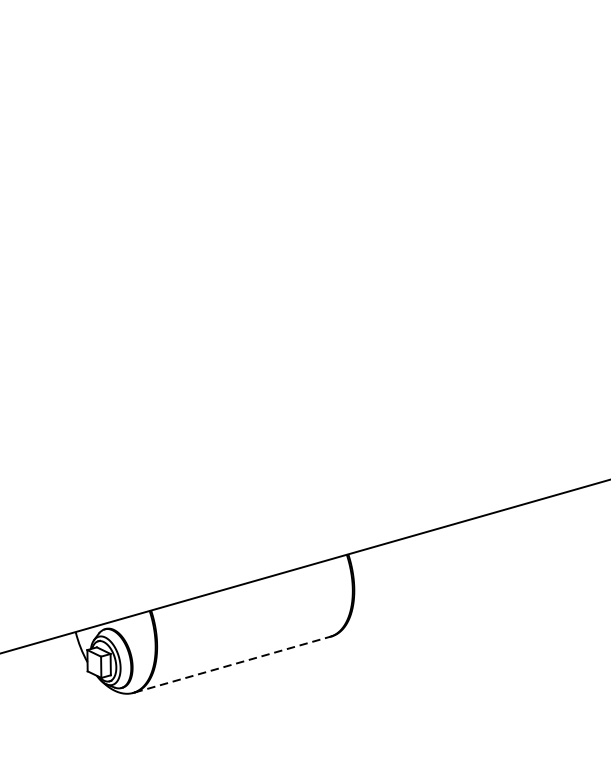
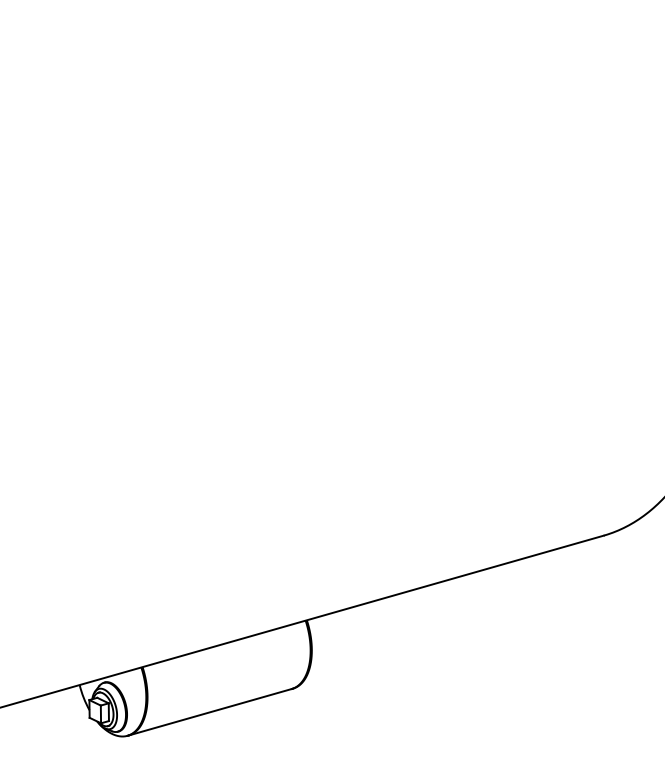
line: (232, 664) -> (210, 712), dashed -> solid

